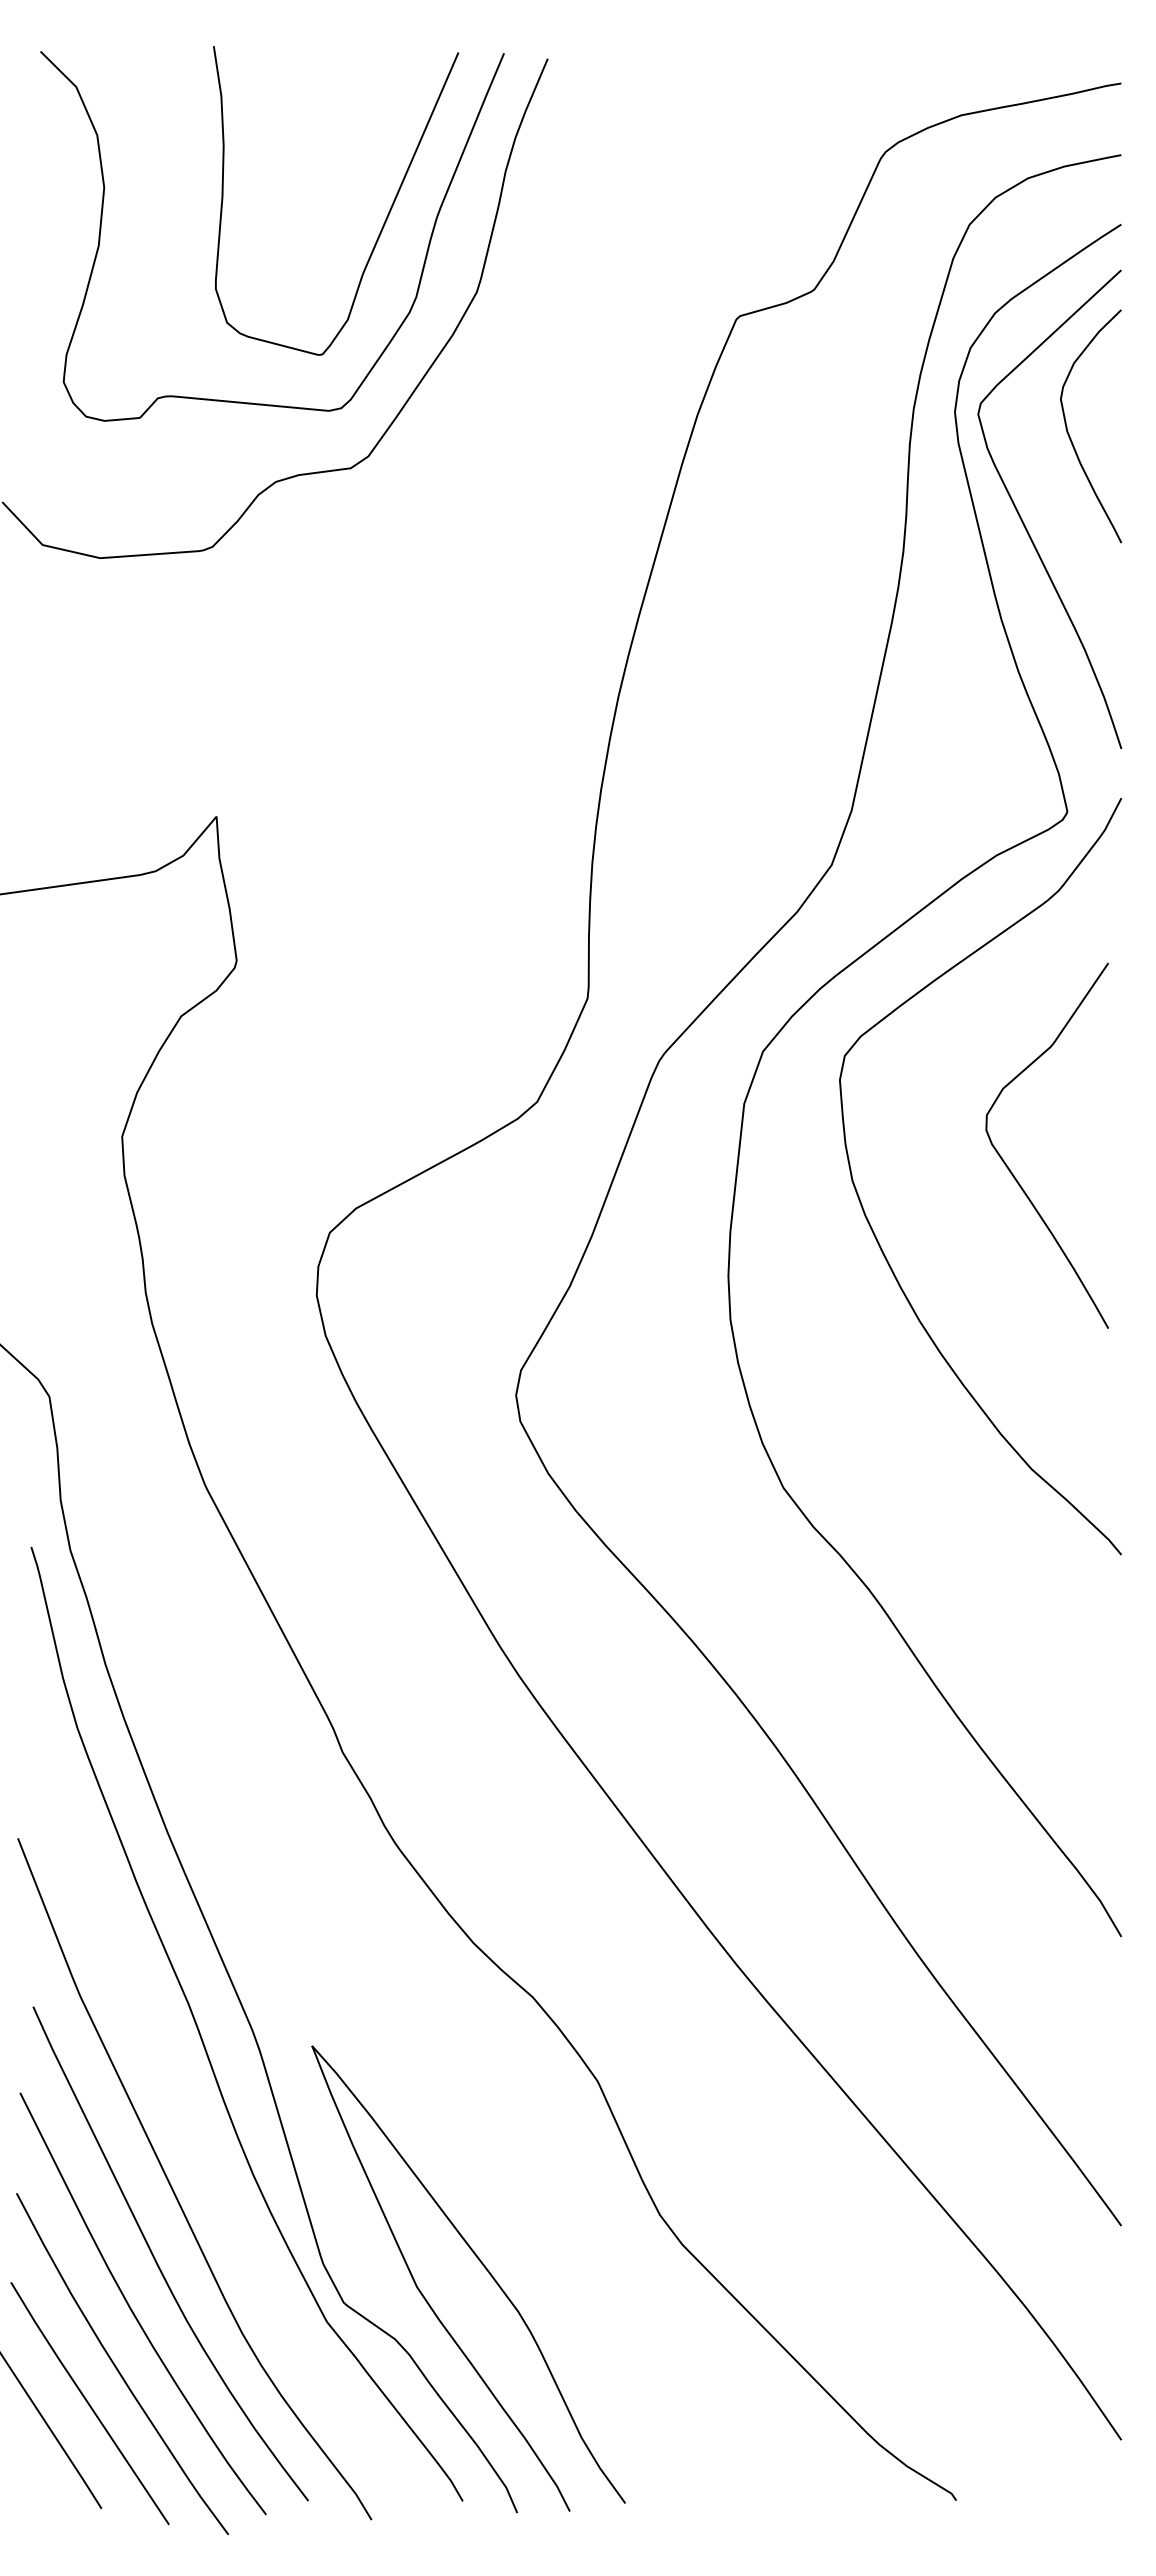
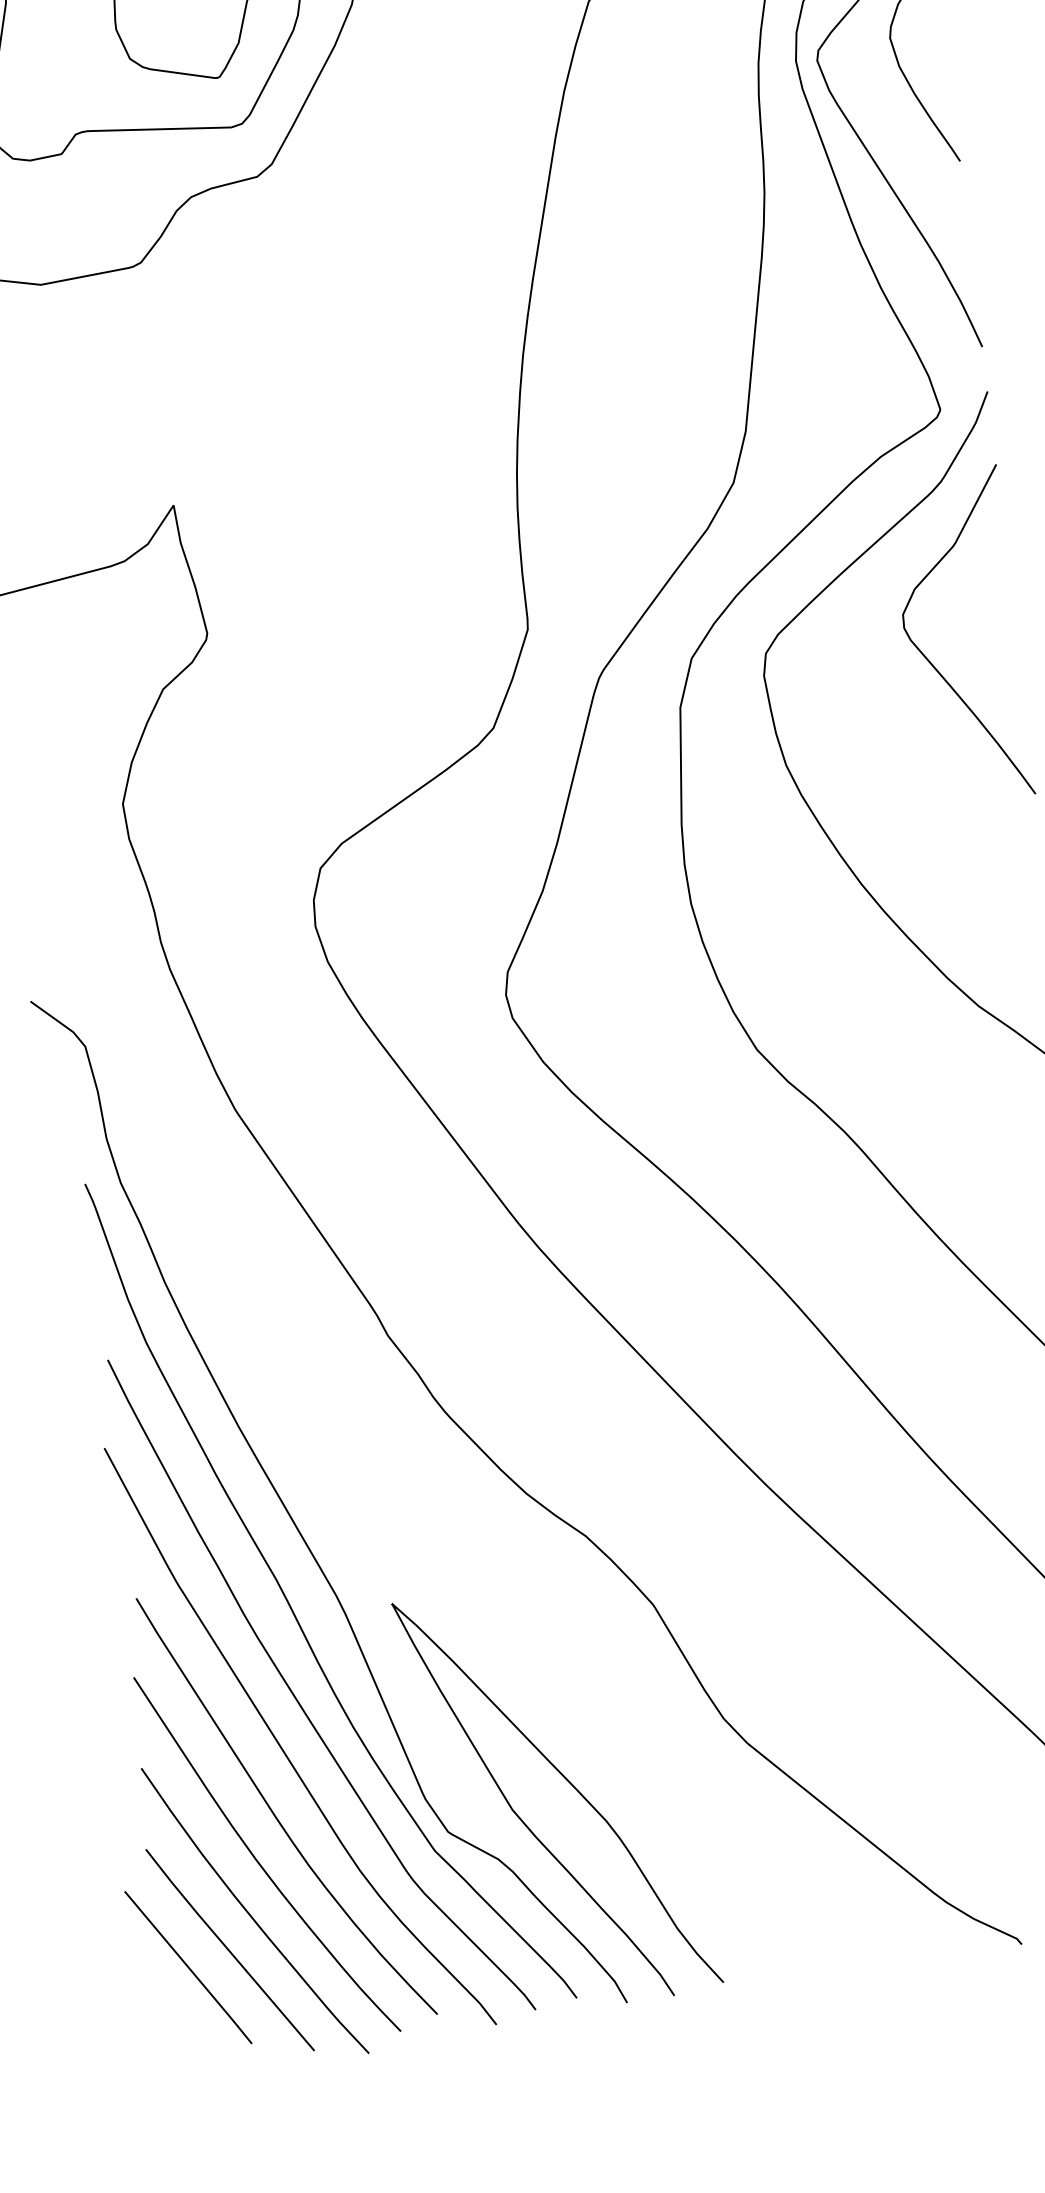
curve: (1010, 1169) -> (930, 661), moved
curve: (196, 2138) -> (297, 1699), added

